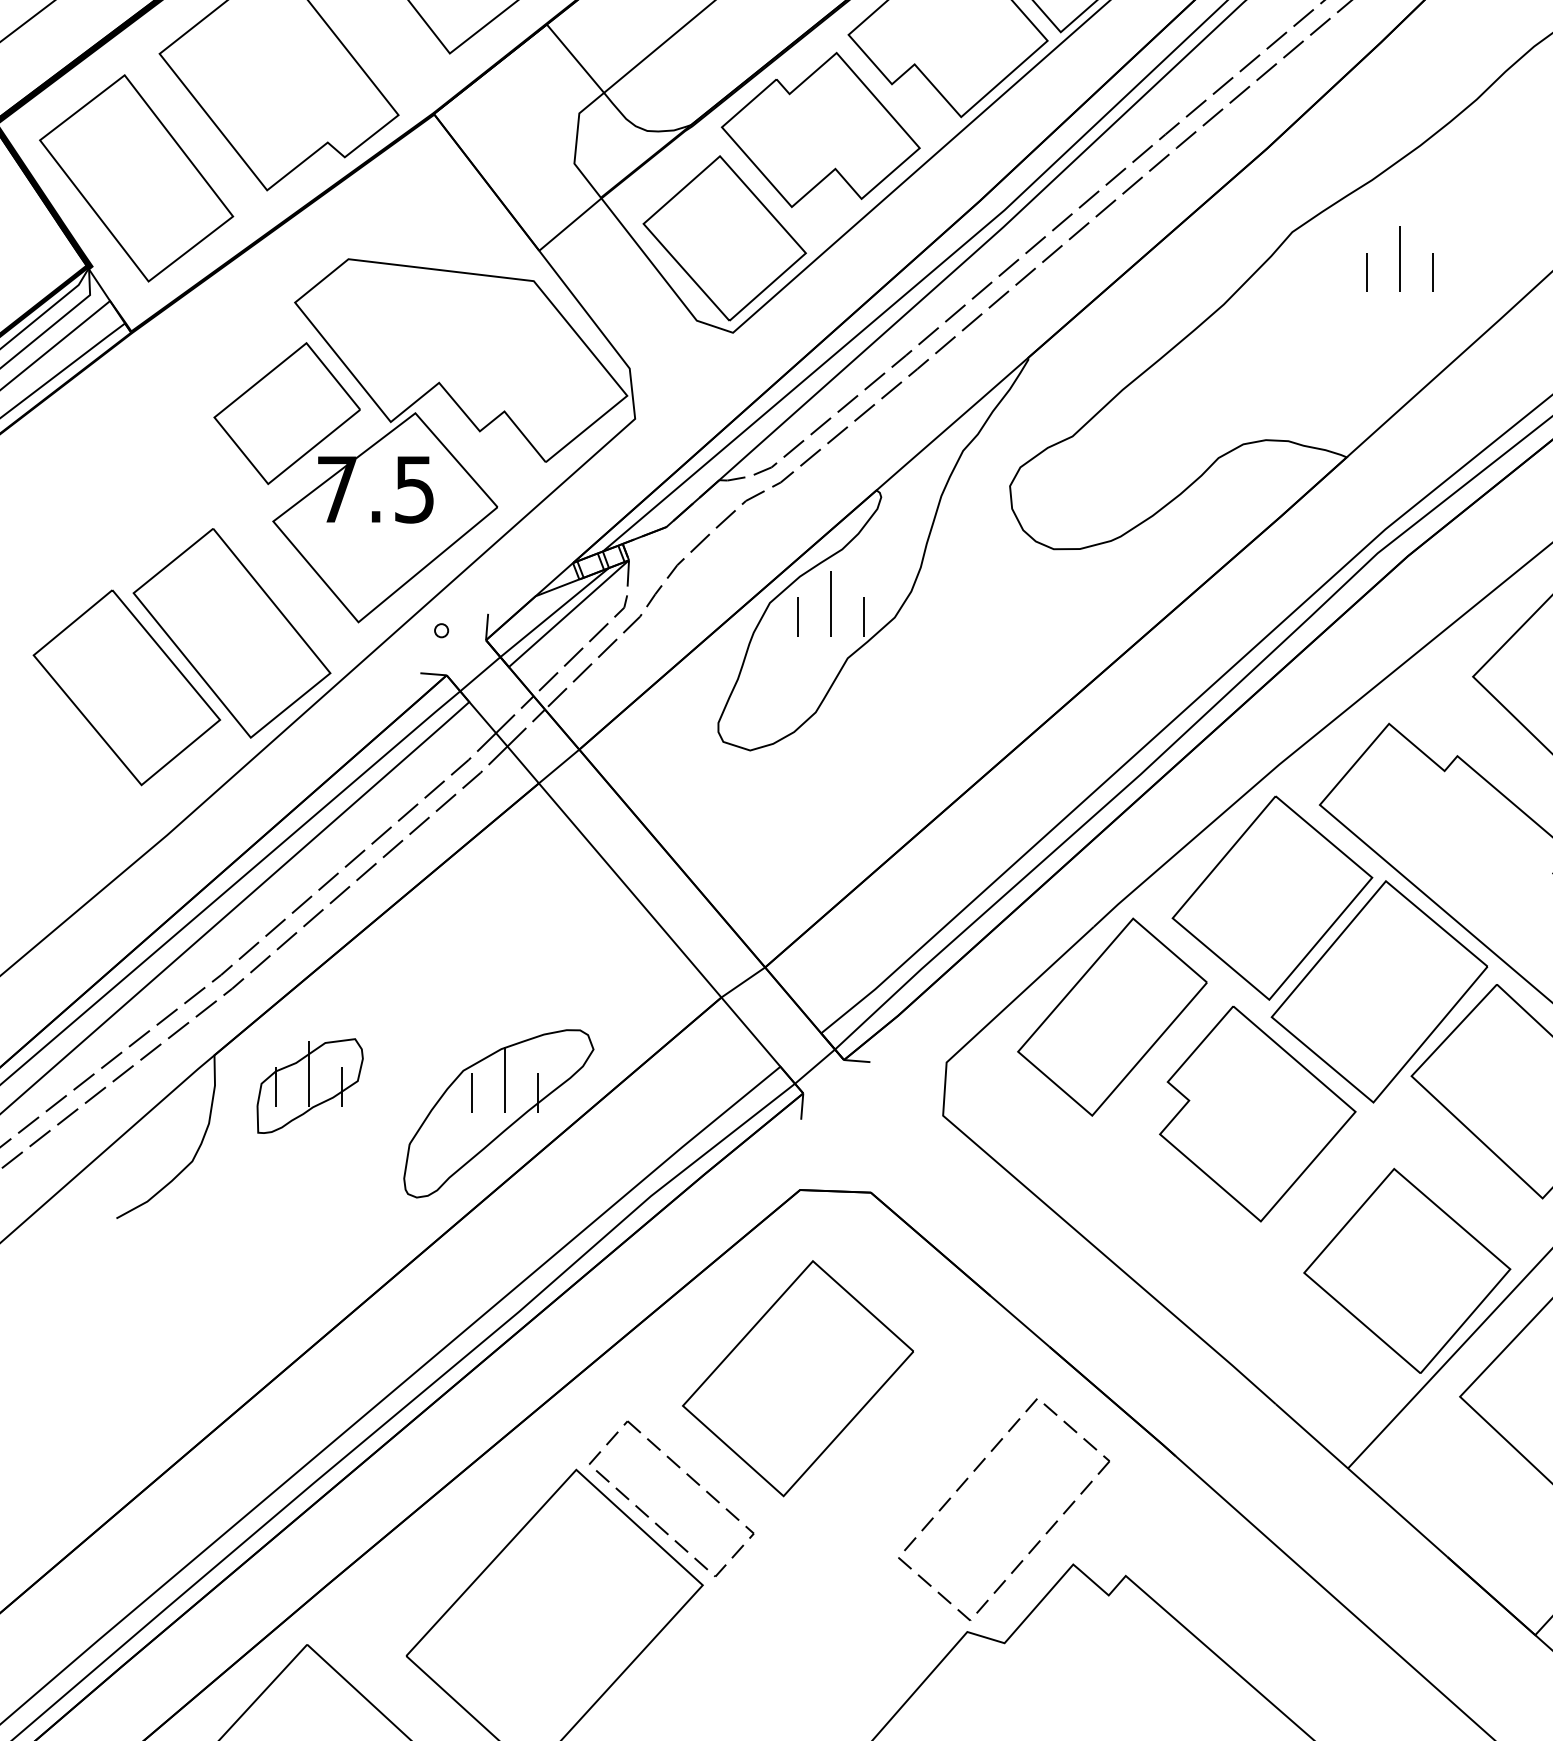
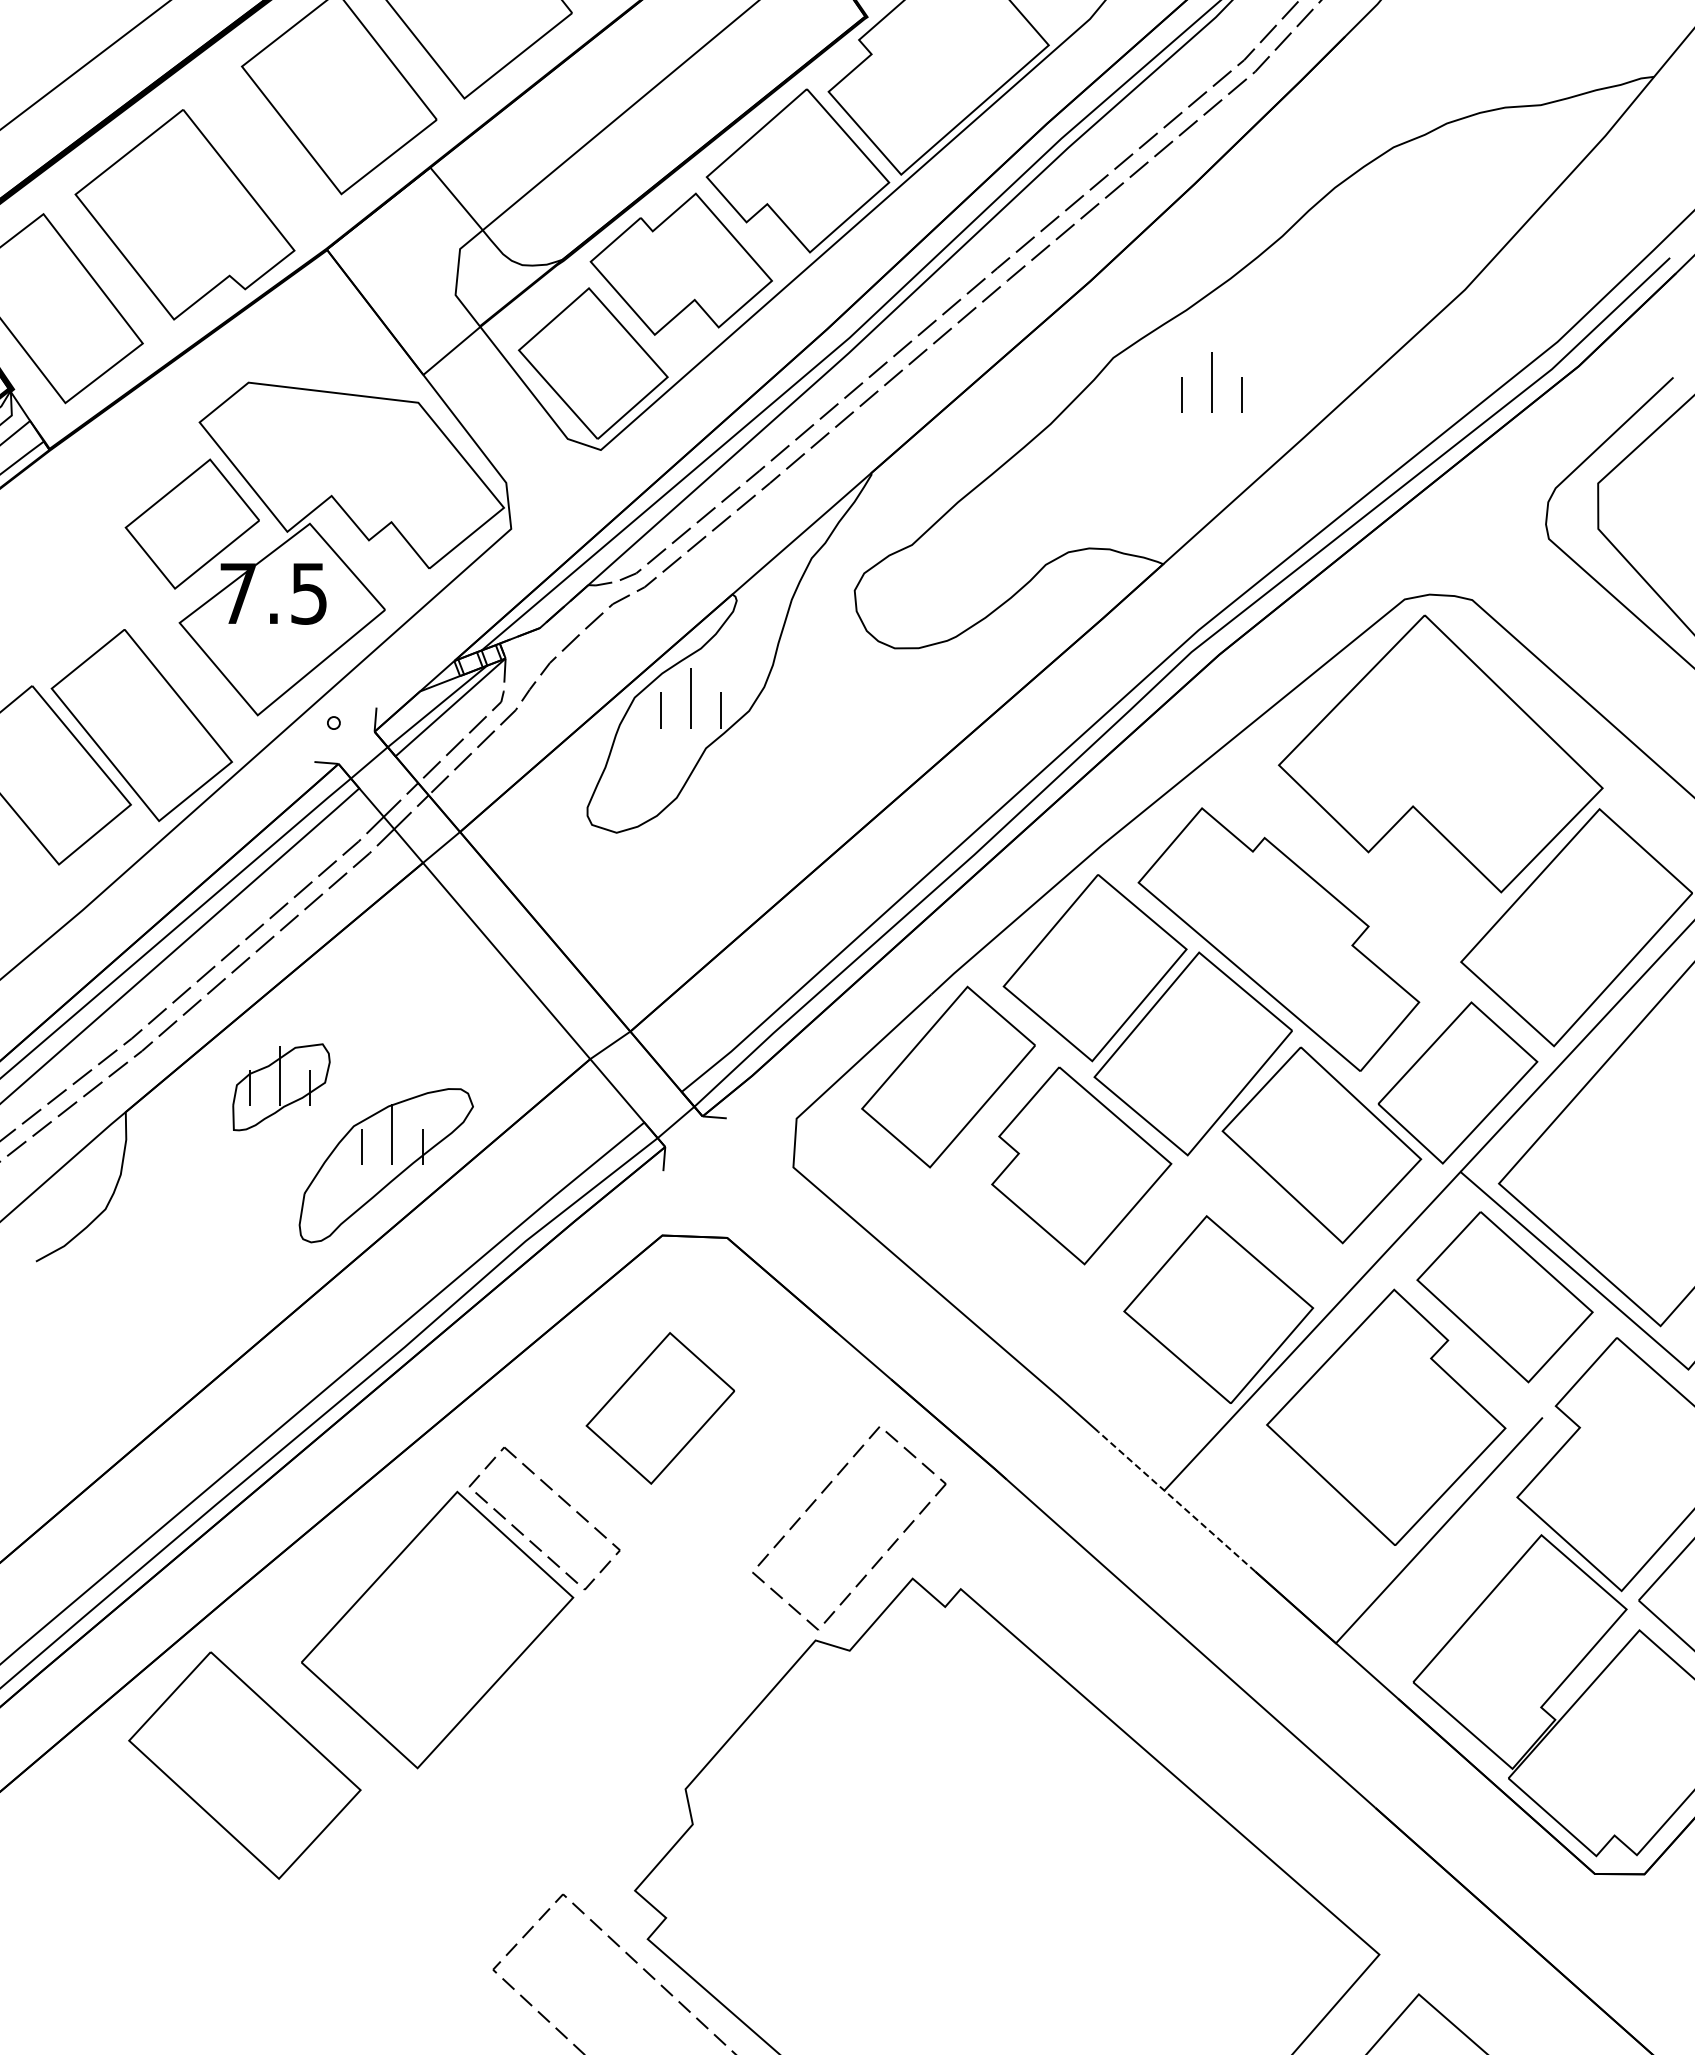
part: (310, 1086) -> (281, 1087), moved
part: (798, 1378) -> (660, 1408), size x0.7
line: (1361, 1480) -> (1176, 1501), solid -> dashed

